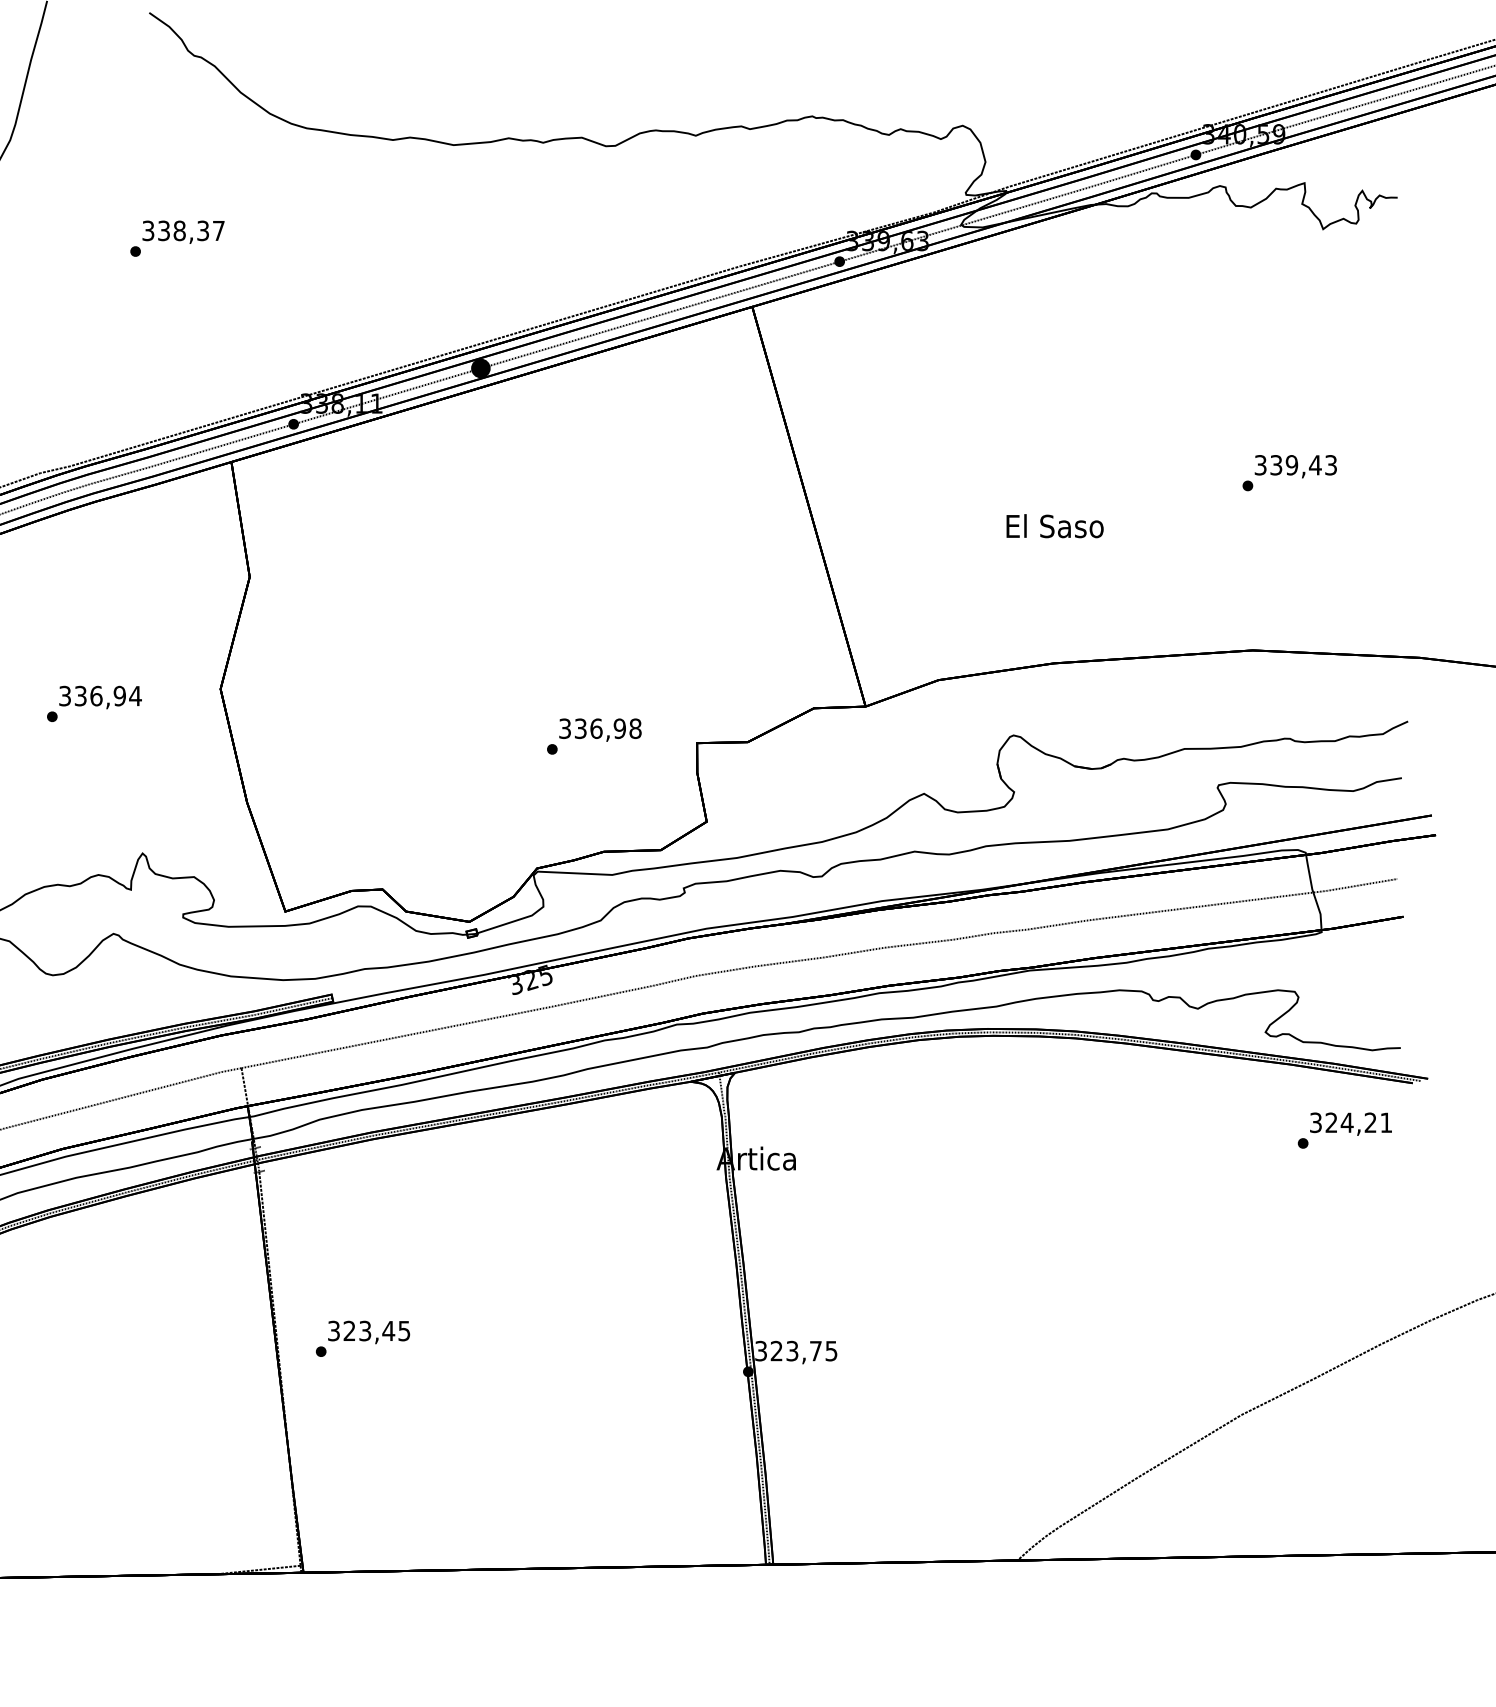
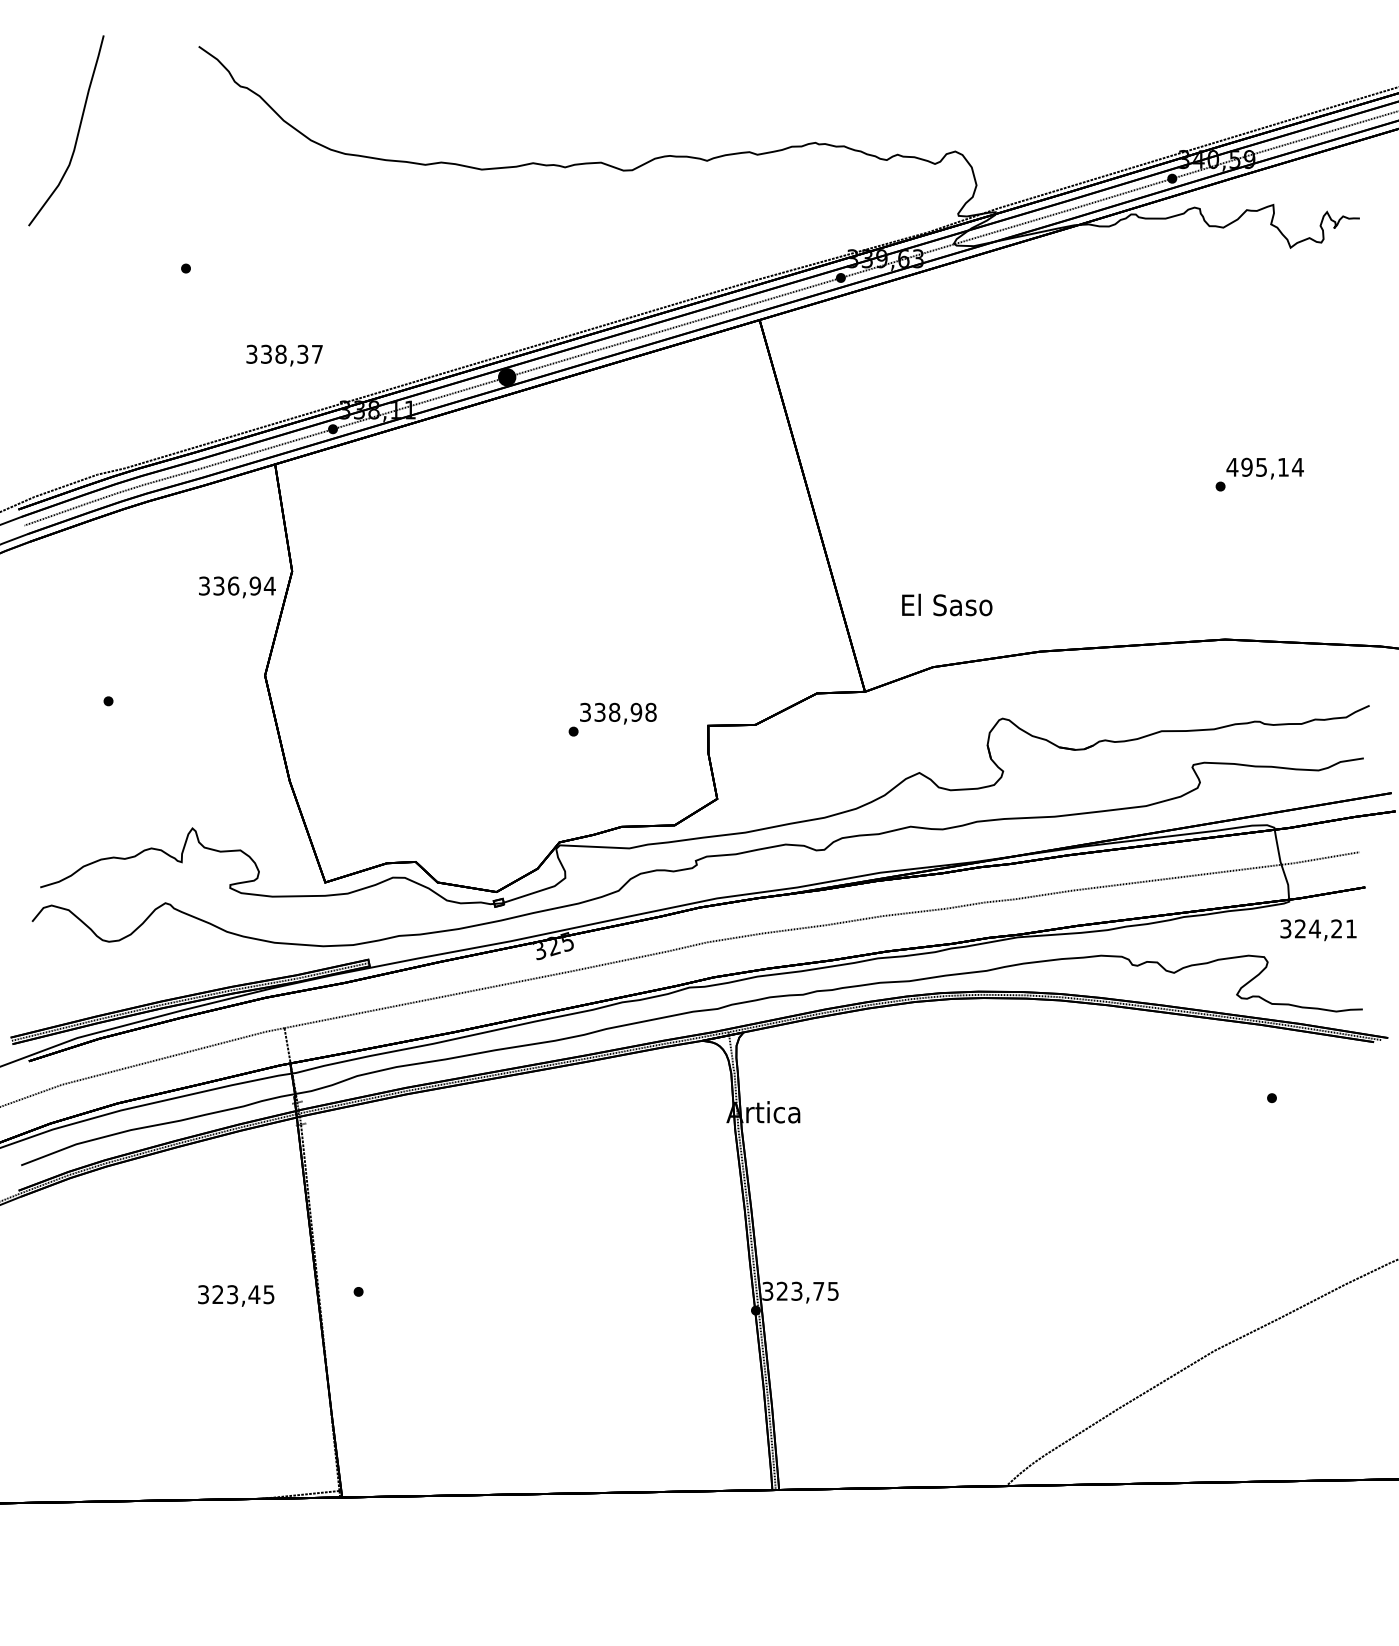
text: (183, 232) -> (284, 355), moved
text: (1295, 464) -> (1264, 466), 339,43 -> 495,14
text: (1055, 525) -> (947, 604), moved
text: (100, 697) -> (237, 587), moved
text: (596, 727) -> (614, 711), 336,98 -> 338,98
text: (1351, 1124) -> (1318, 930), moved
text: (369, 1331) -> (236, 1295), moved

